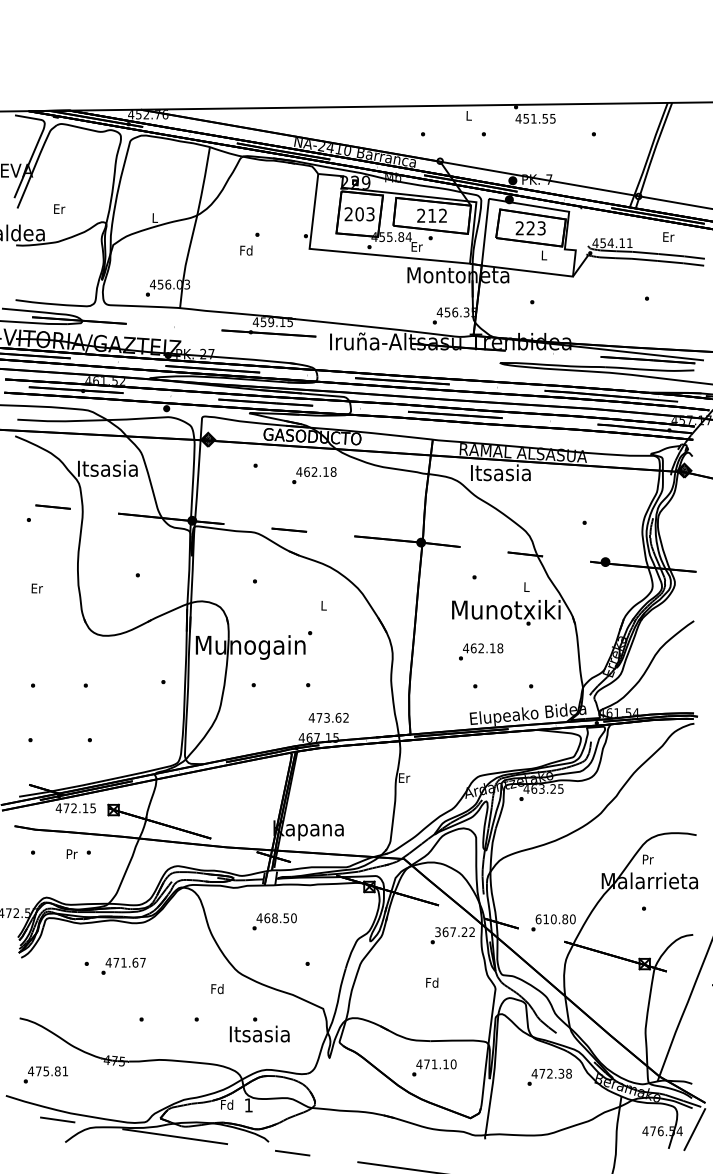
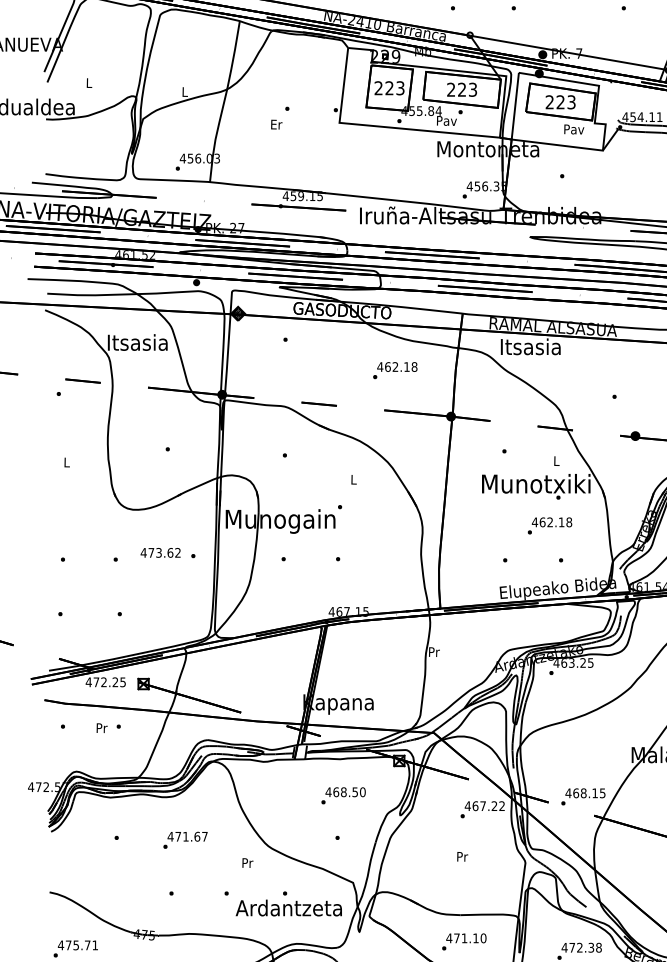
text: (59, 208) -> (89, 82), Er -> L
text: (359, 214) -> (389, 88), 203 -> 223
text: (437, 215) -> (467, 89), 212 -> 223
text: (416, 246) -> (446, 120), Er -> Pav
text: (246, 250) -> (276, 124), Fd -> Er
text: (544, 255) -> (574, 129), L -> Pav
text: (314, 475) -> (395, 370), moved
text: (36, 588) -> (66, 462), Er -> L
text: (481, 651) -> (550, 525), moved
text: (328, 717) -> (160, 552), moved
text: (404, 777) -> (434, 651), Er -> Pr
text: (85, 807) -> (115, 681), 472.15 -> 472.25
text: (555, 919) -> (585, 793), 610.80 -> 468.15
text: (274, 921) -> (343, 795), moved
text: (437, 932) -> (467, 806), 367.22 -> 467.22
text: (123, 965) -> (185, 839), moved
text: (432, 982) -> (462, 856), Fd -> Pr
text: (217, 989) -> (247, 863), Fd -> Pr
text: (258, 1033) -> (288, 907), Itsasia -> Ardantzeta
text: (57, 1071) -> (87, 945), 475.81 -> 475.71

